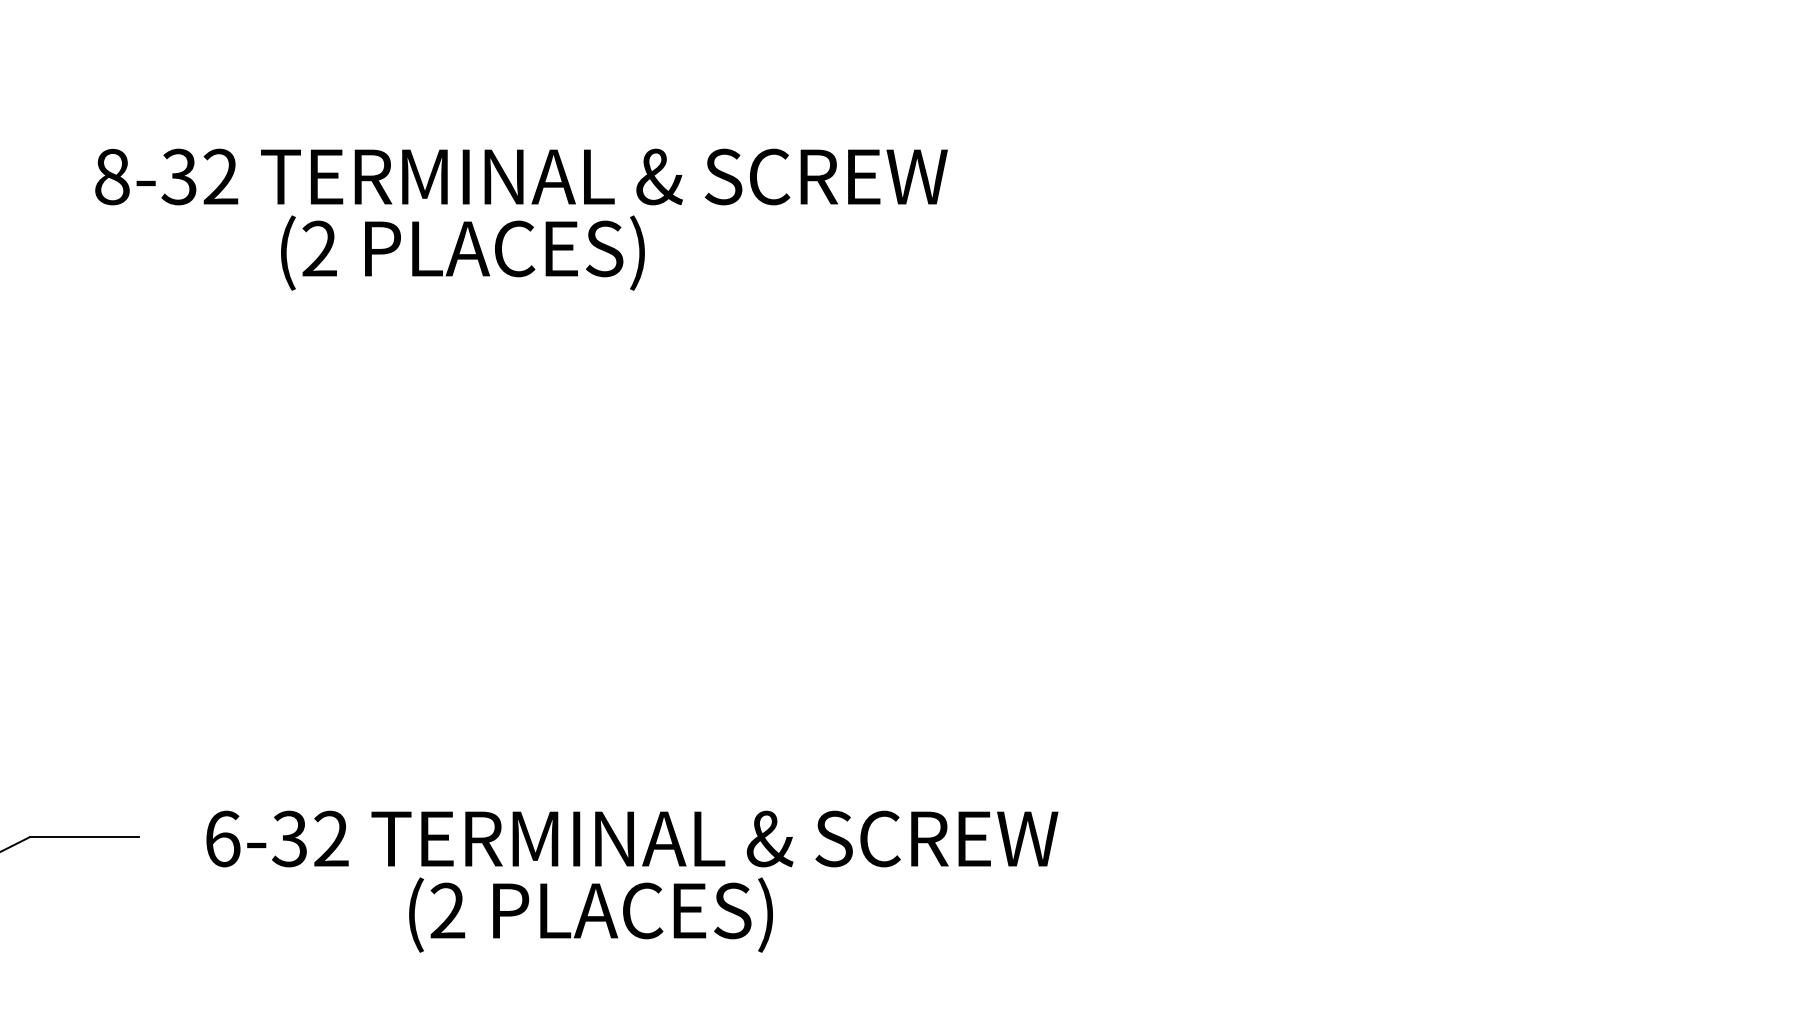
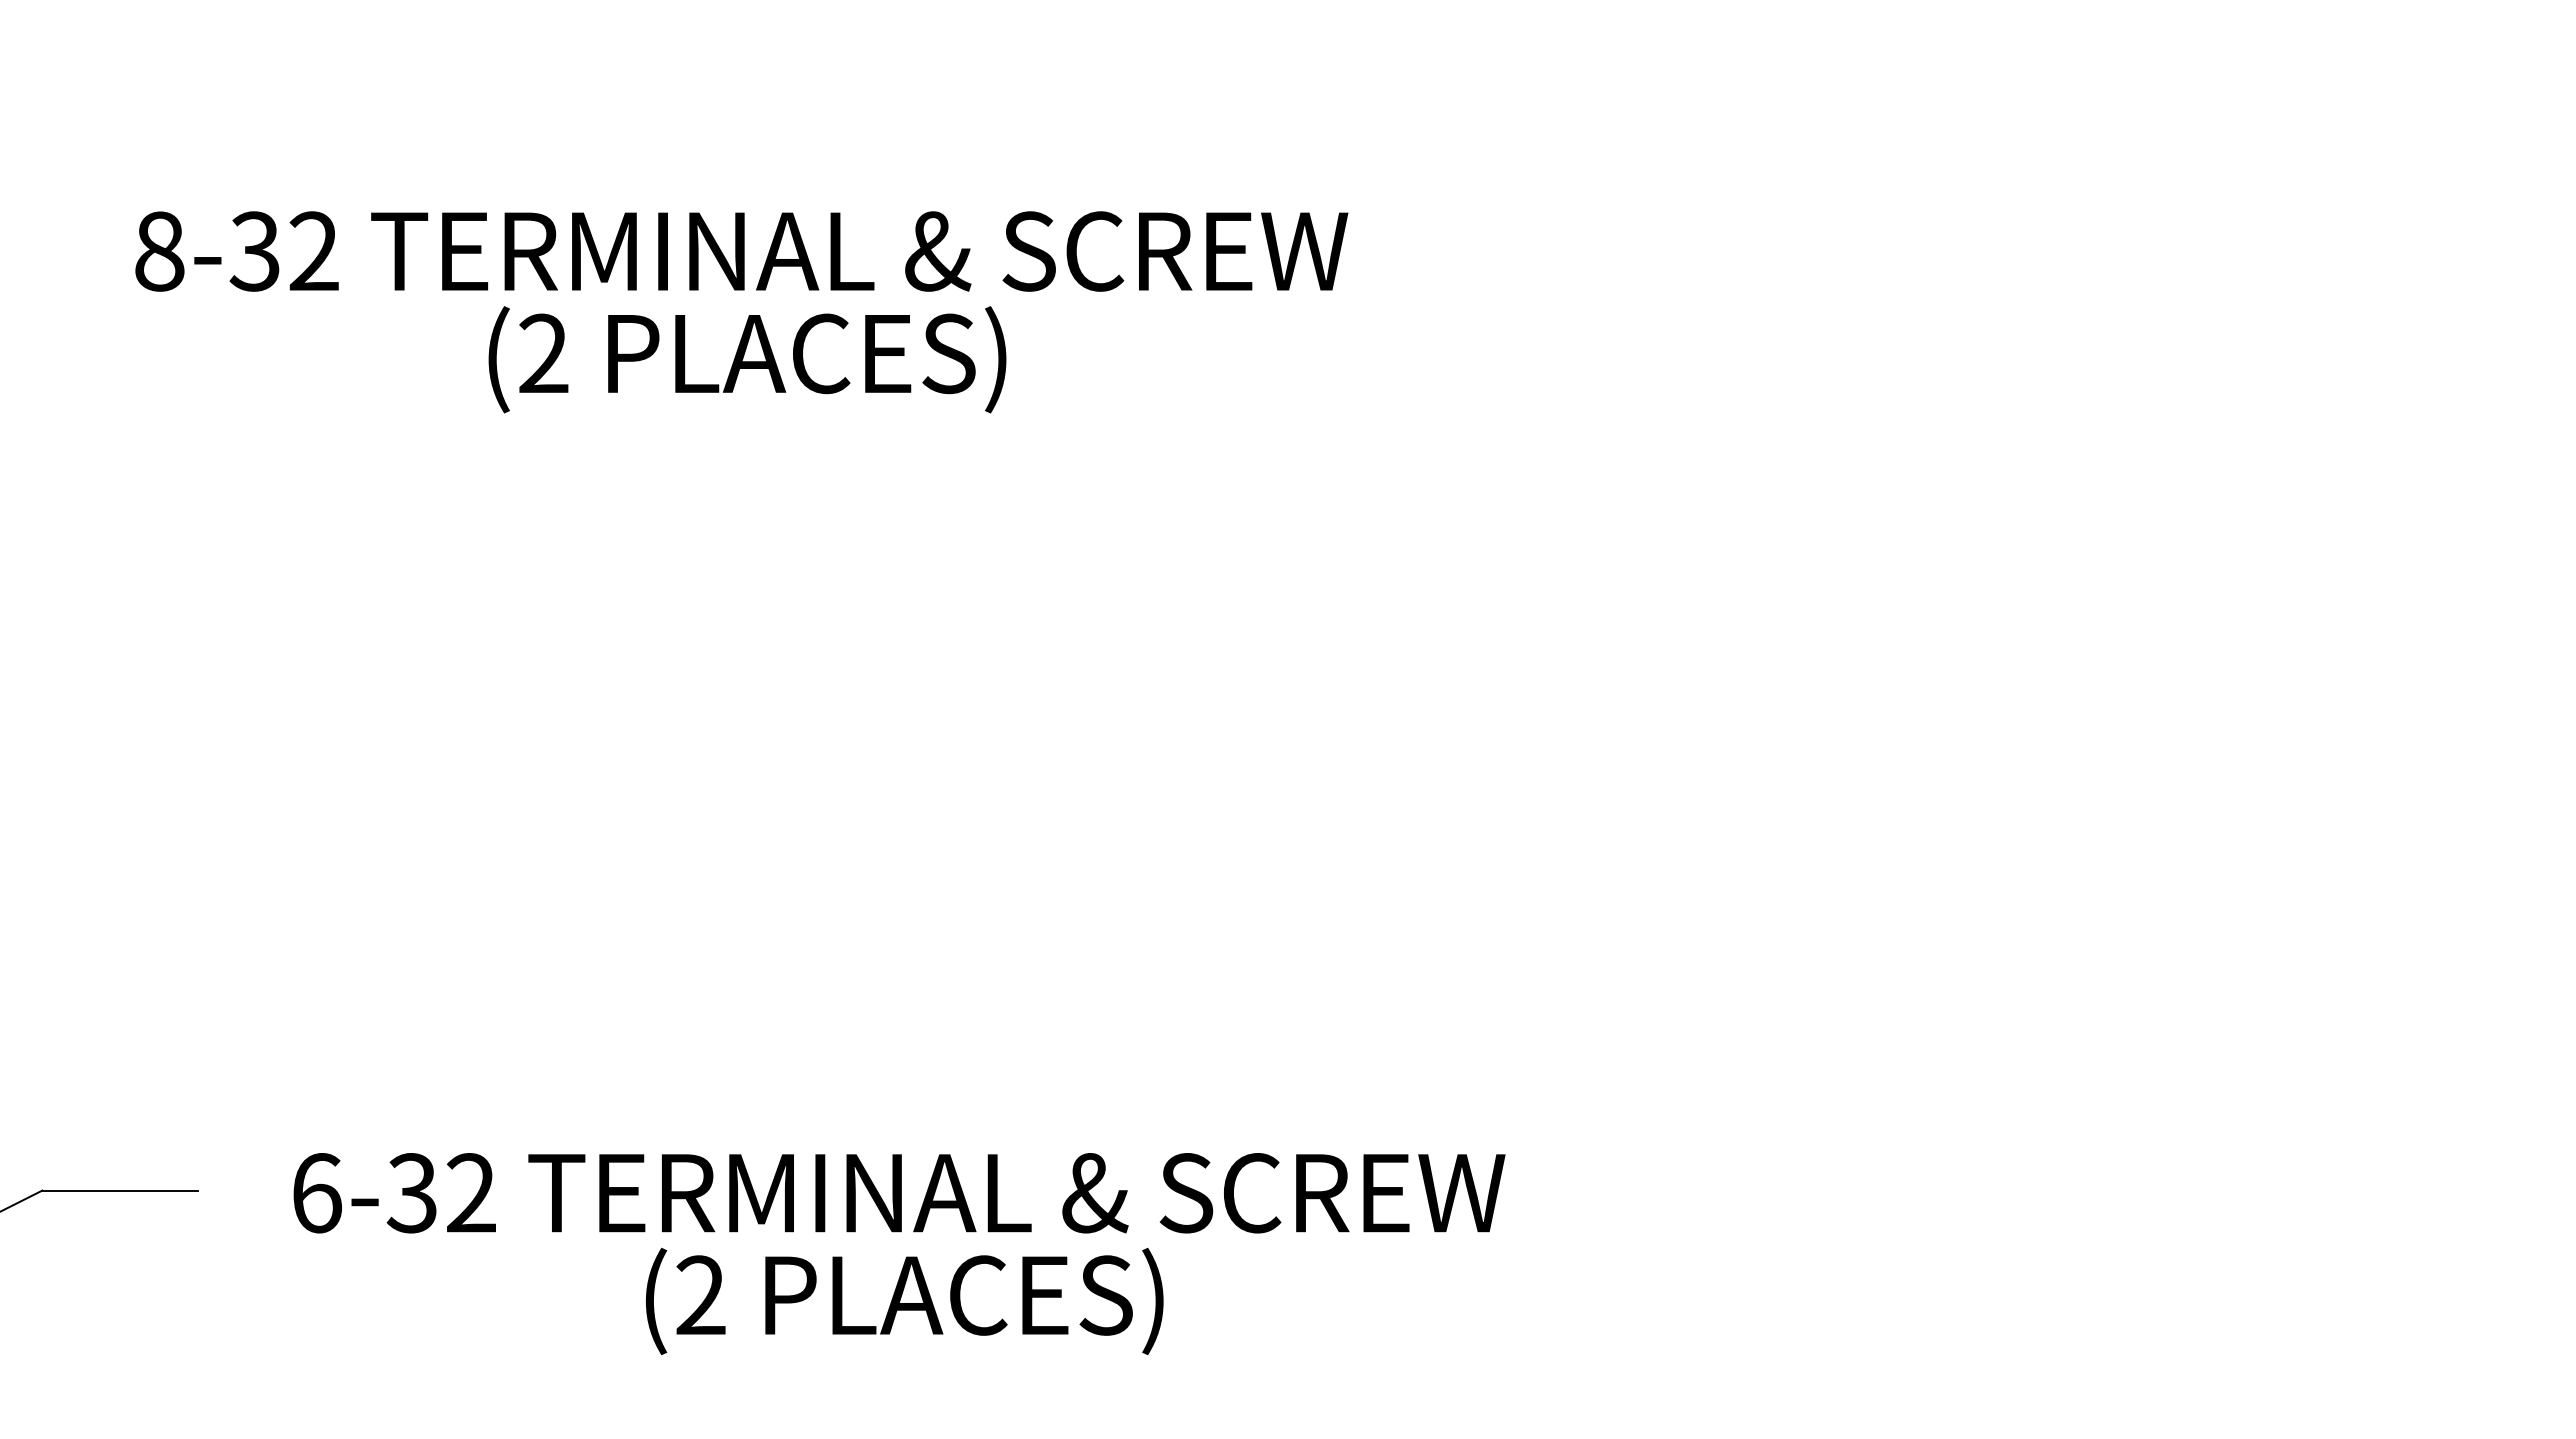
text: (462, 252) -> (747, 359), moved
text: (590, 914) -> (904, 1300), moved

